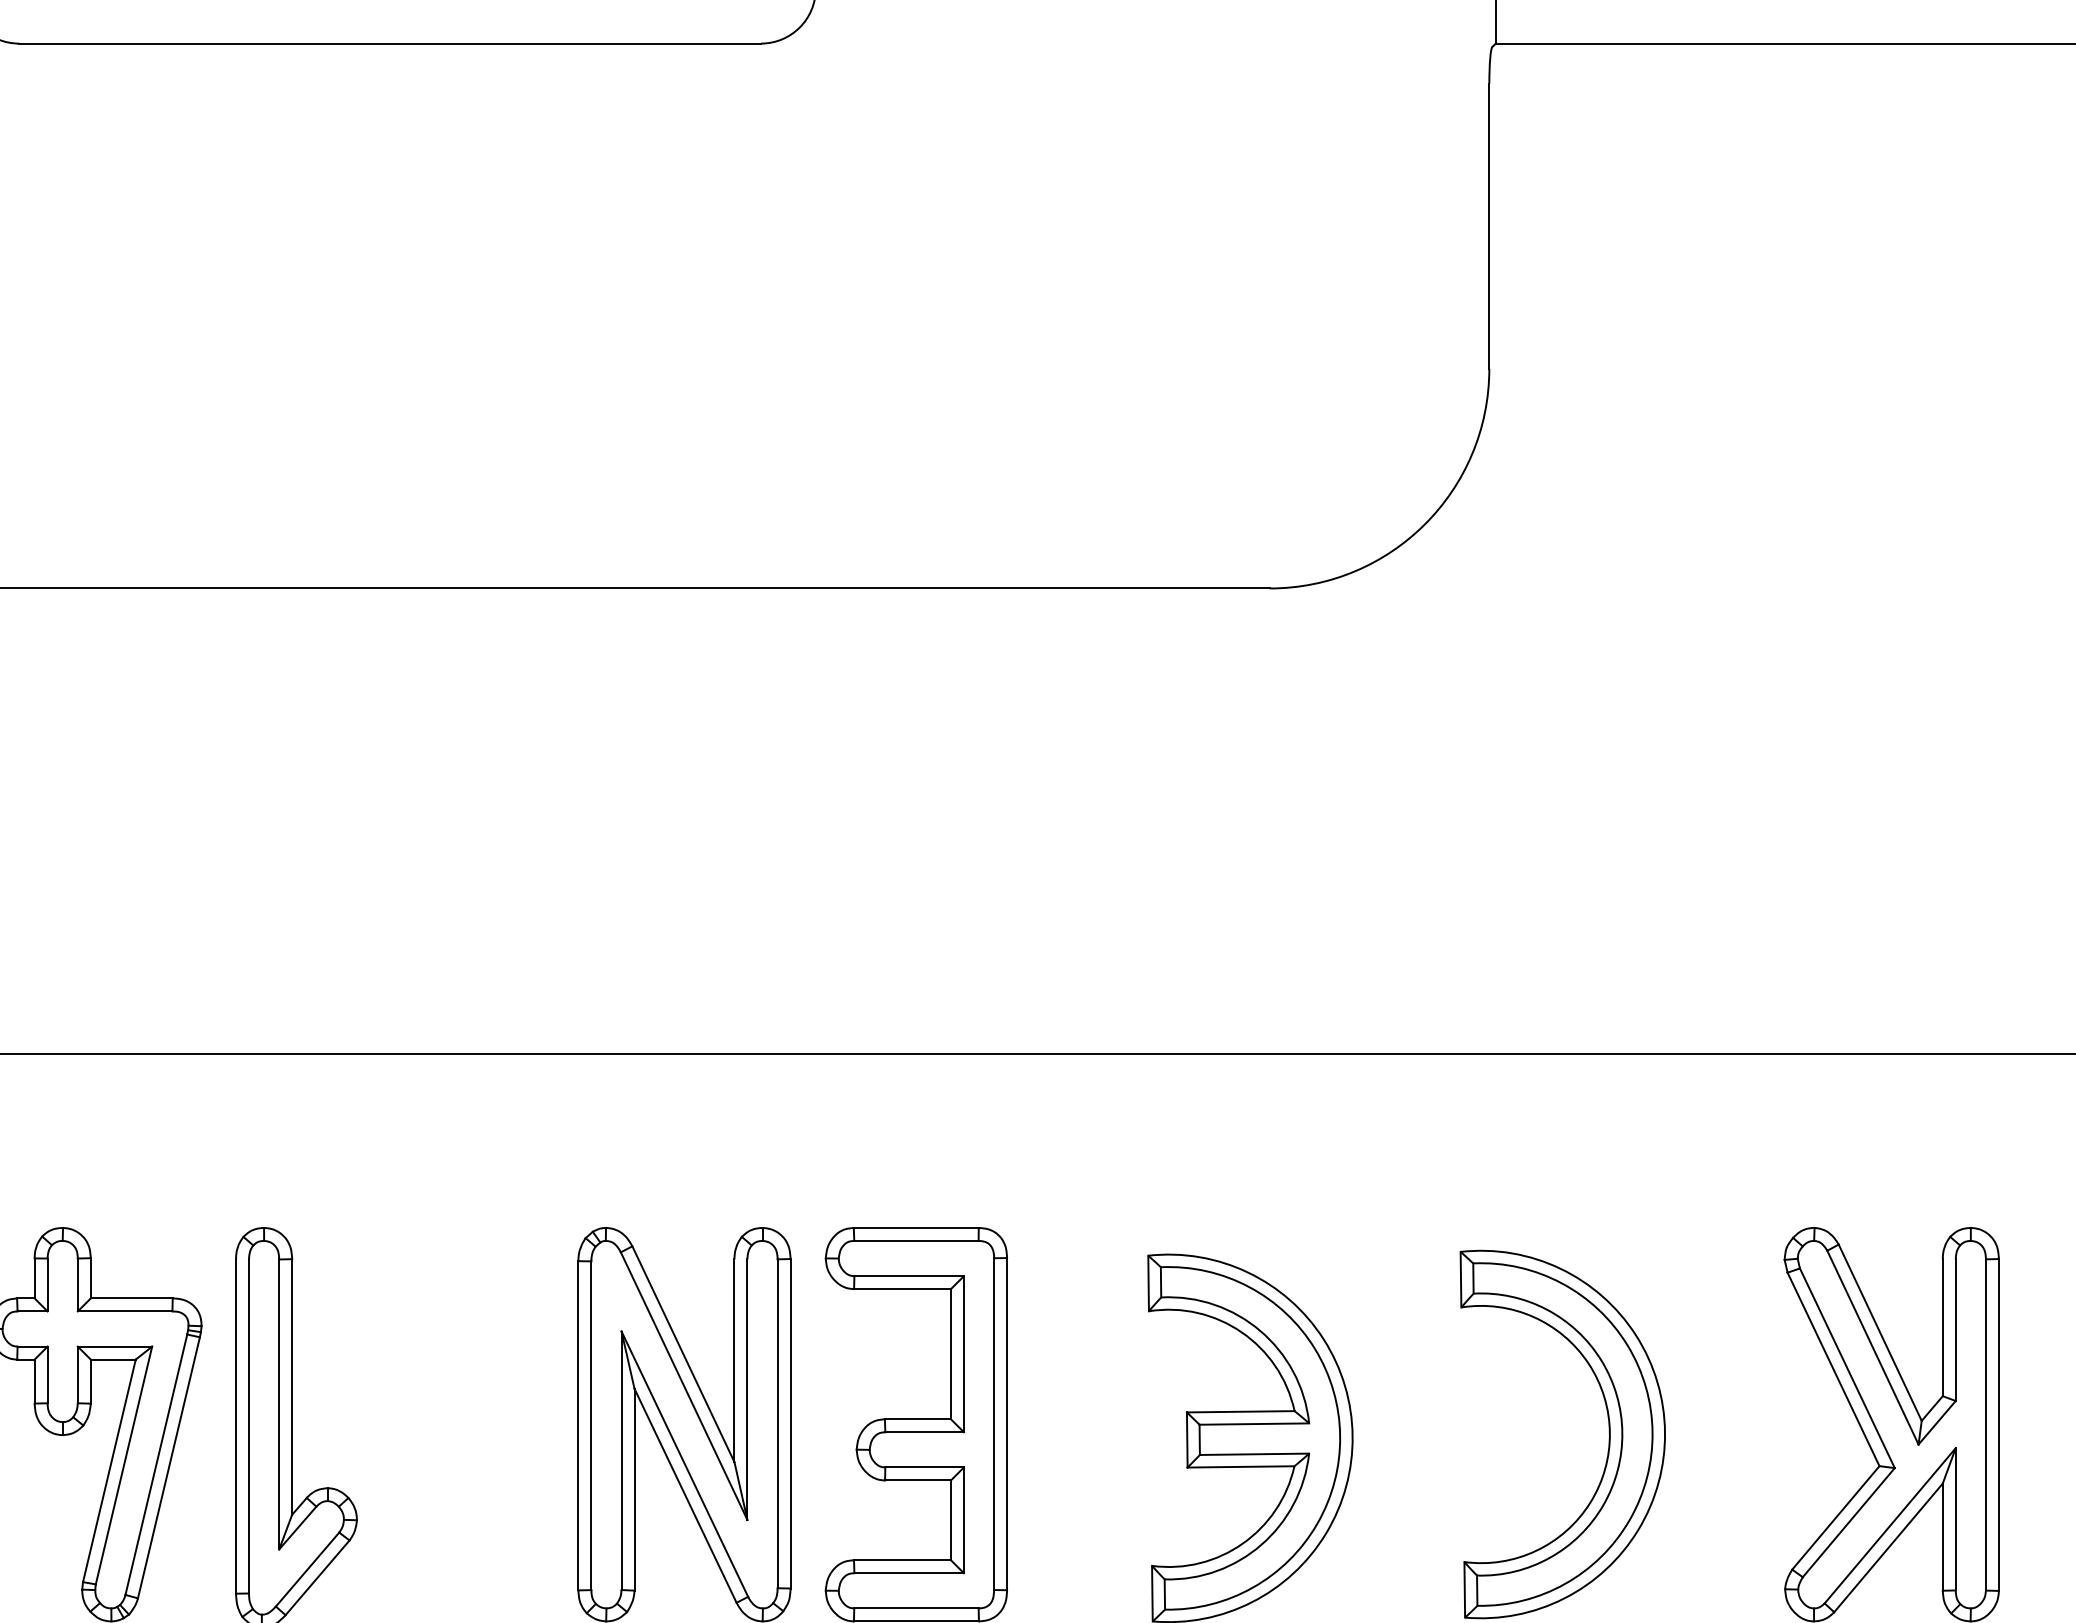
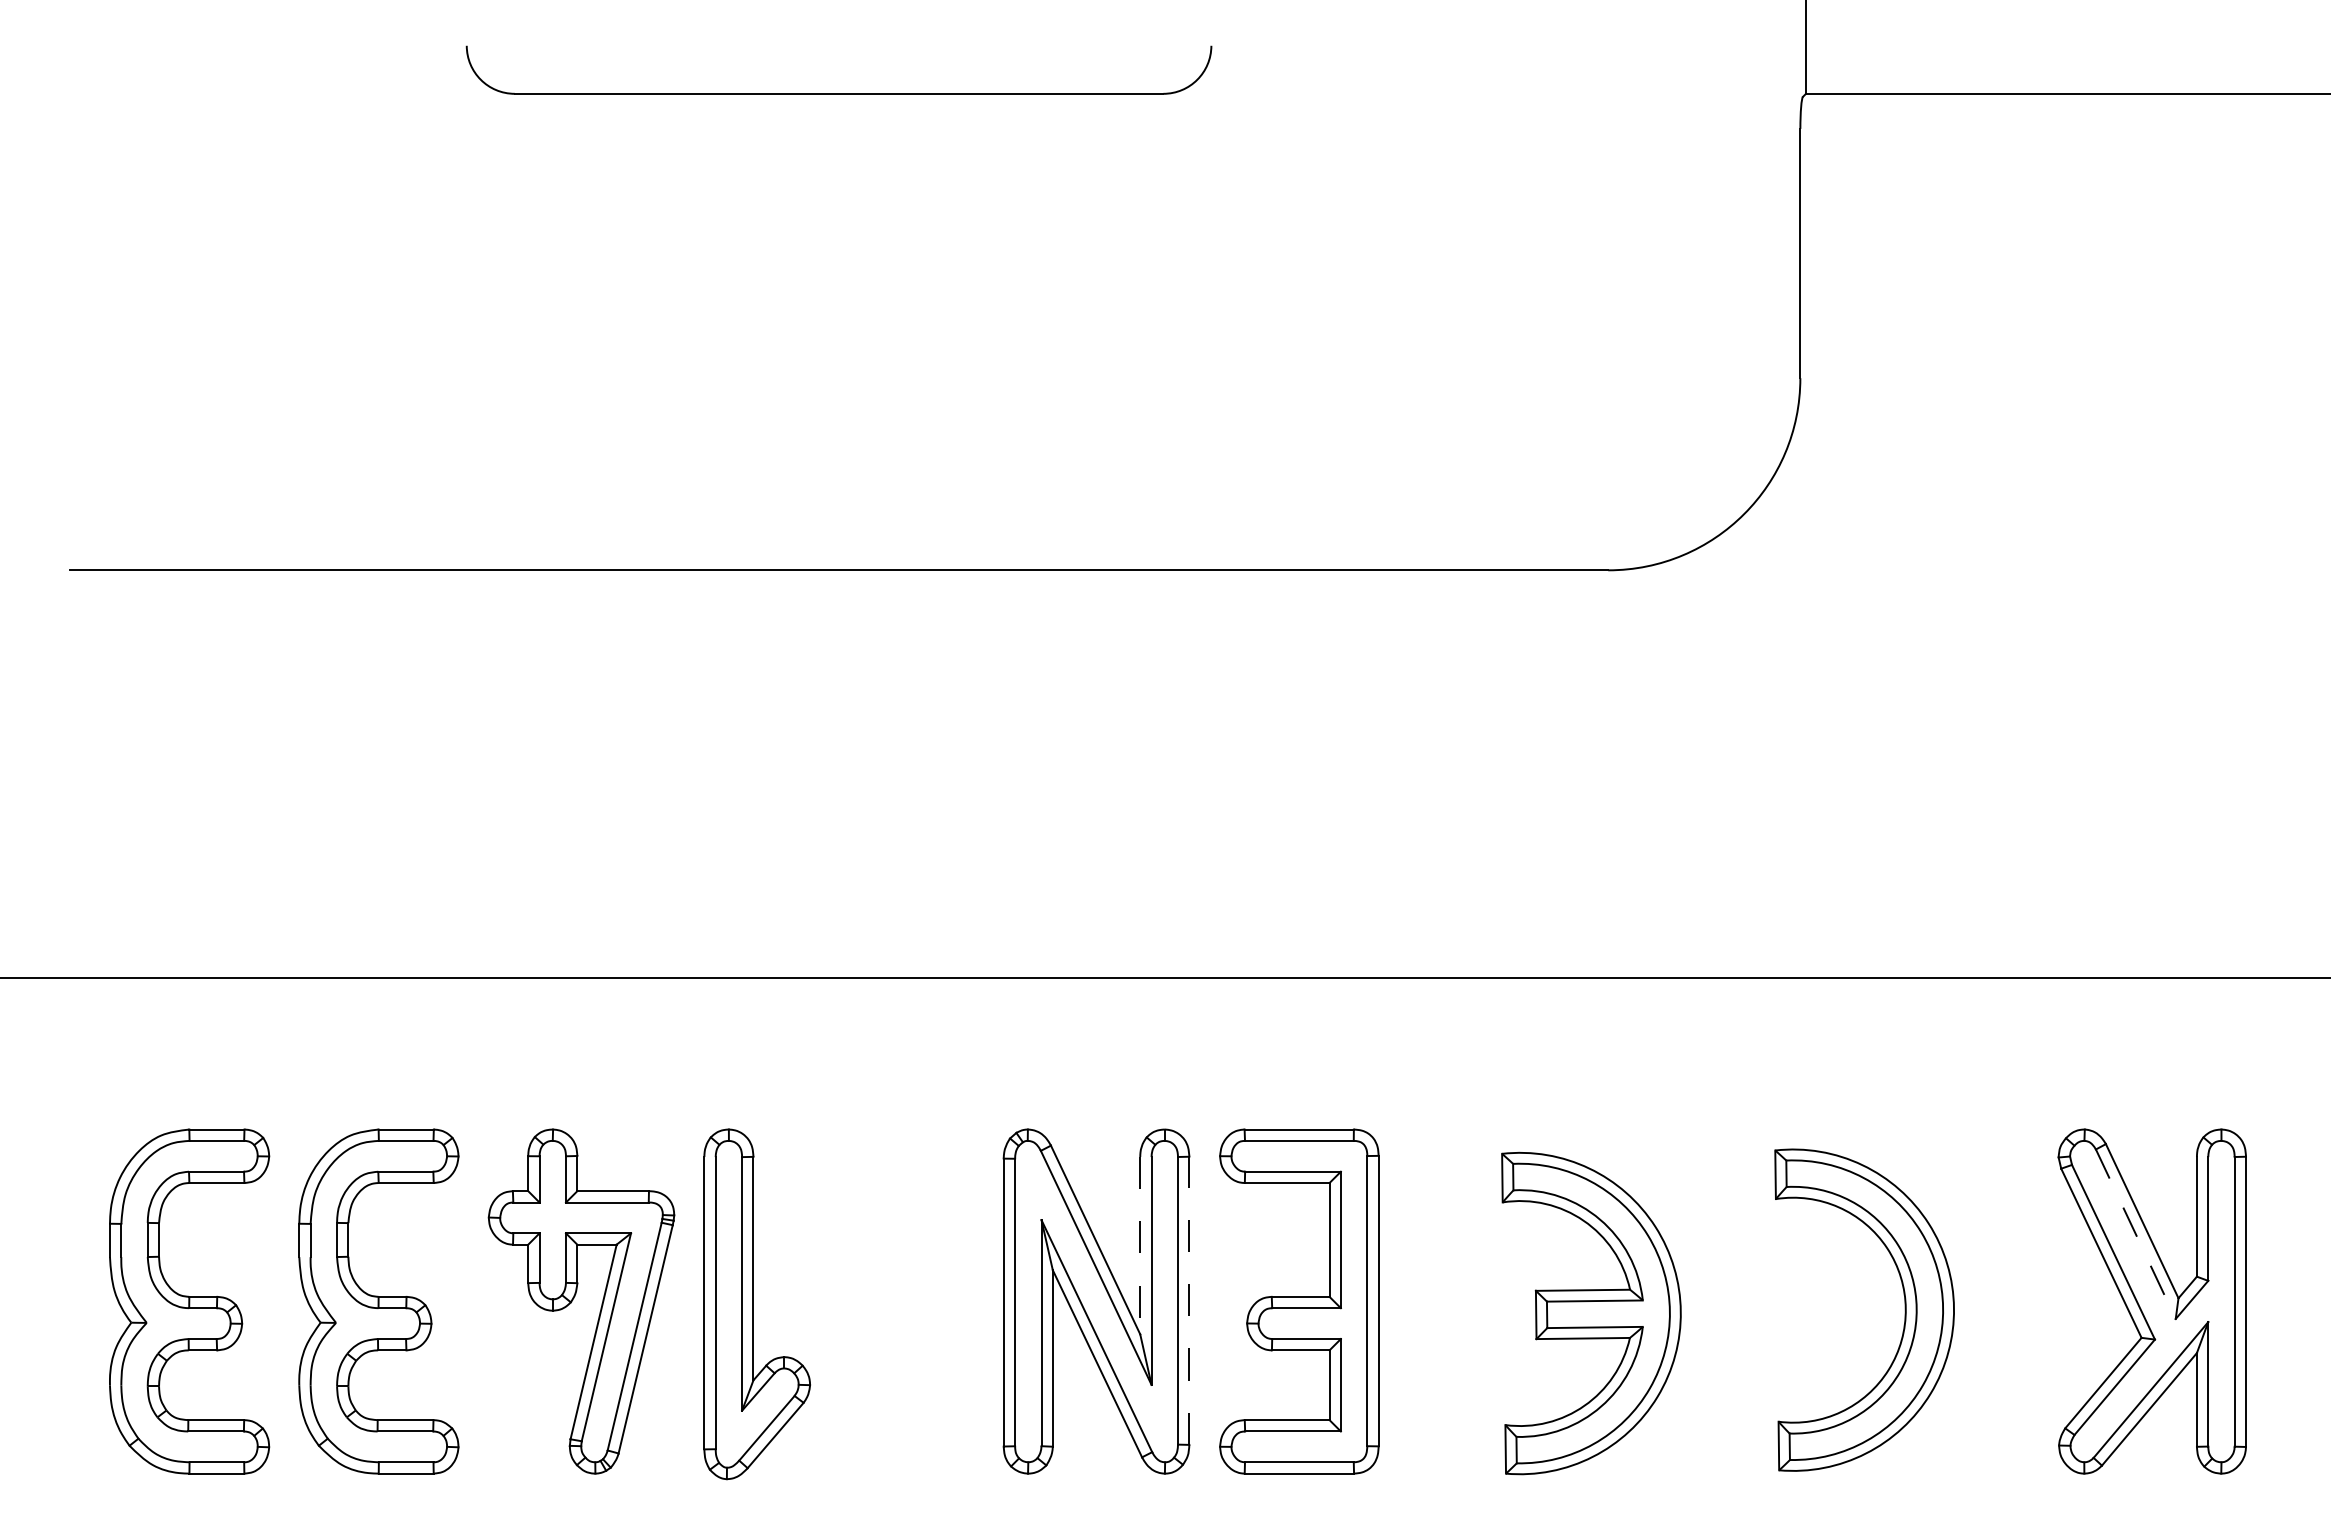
line: (1872, 1347) -> (2135, 1234), solid -> dashed
line: (734, 1360) -> (1140, 1245), solid -> dashed
line: (790, 1423) -> (1189, 1300), solid -> dashed

